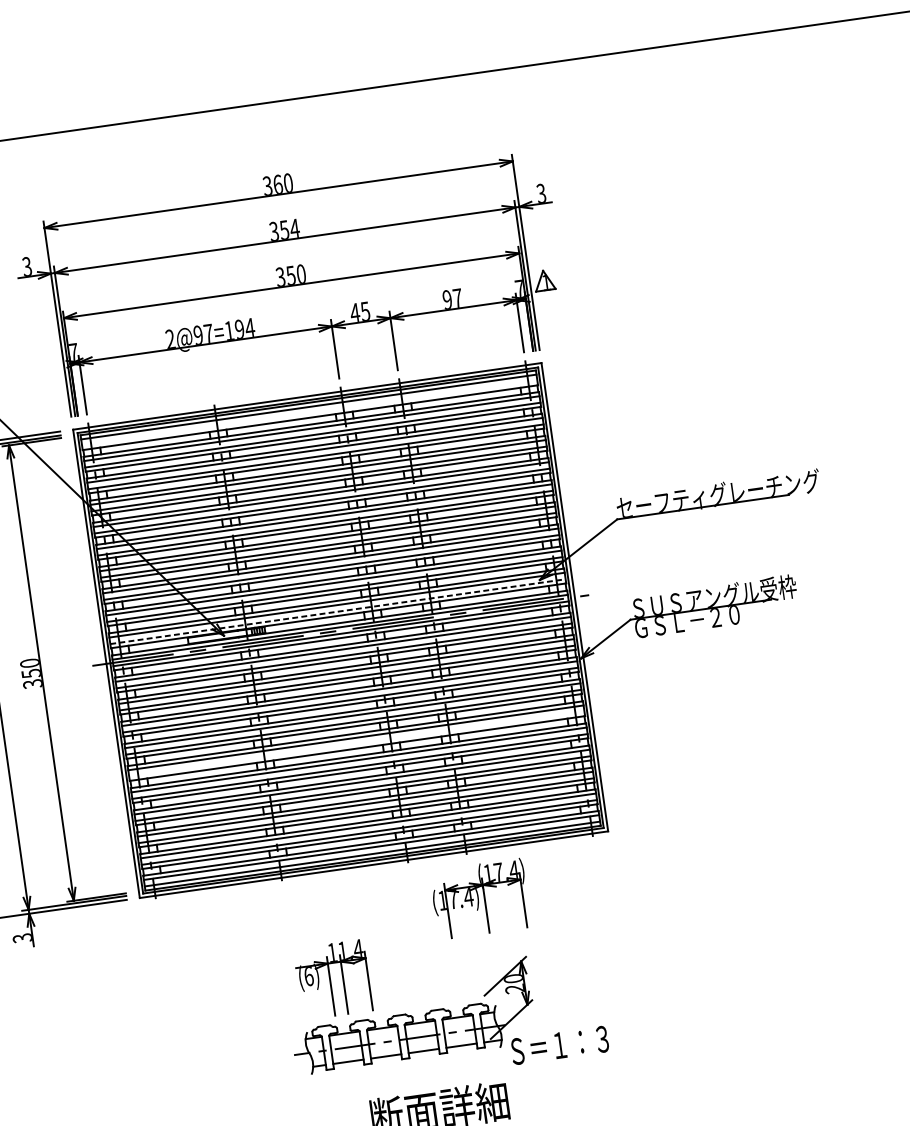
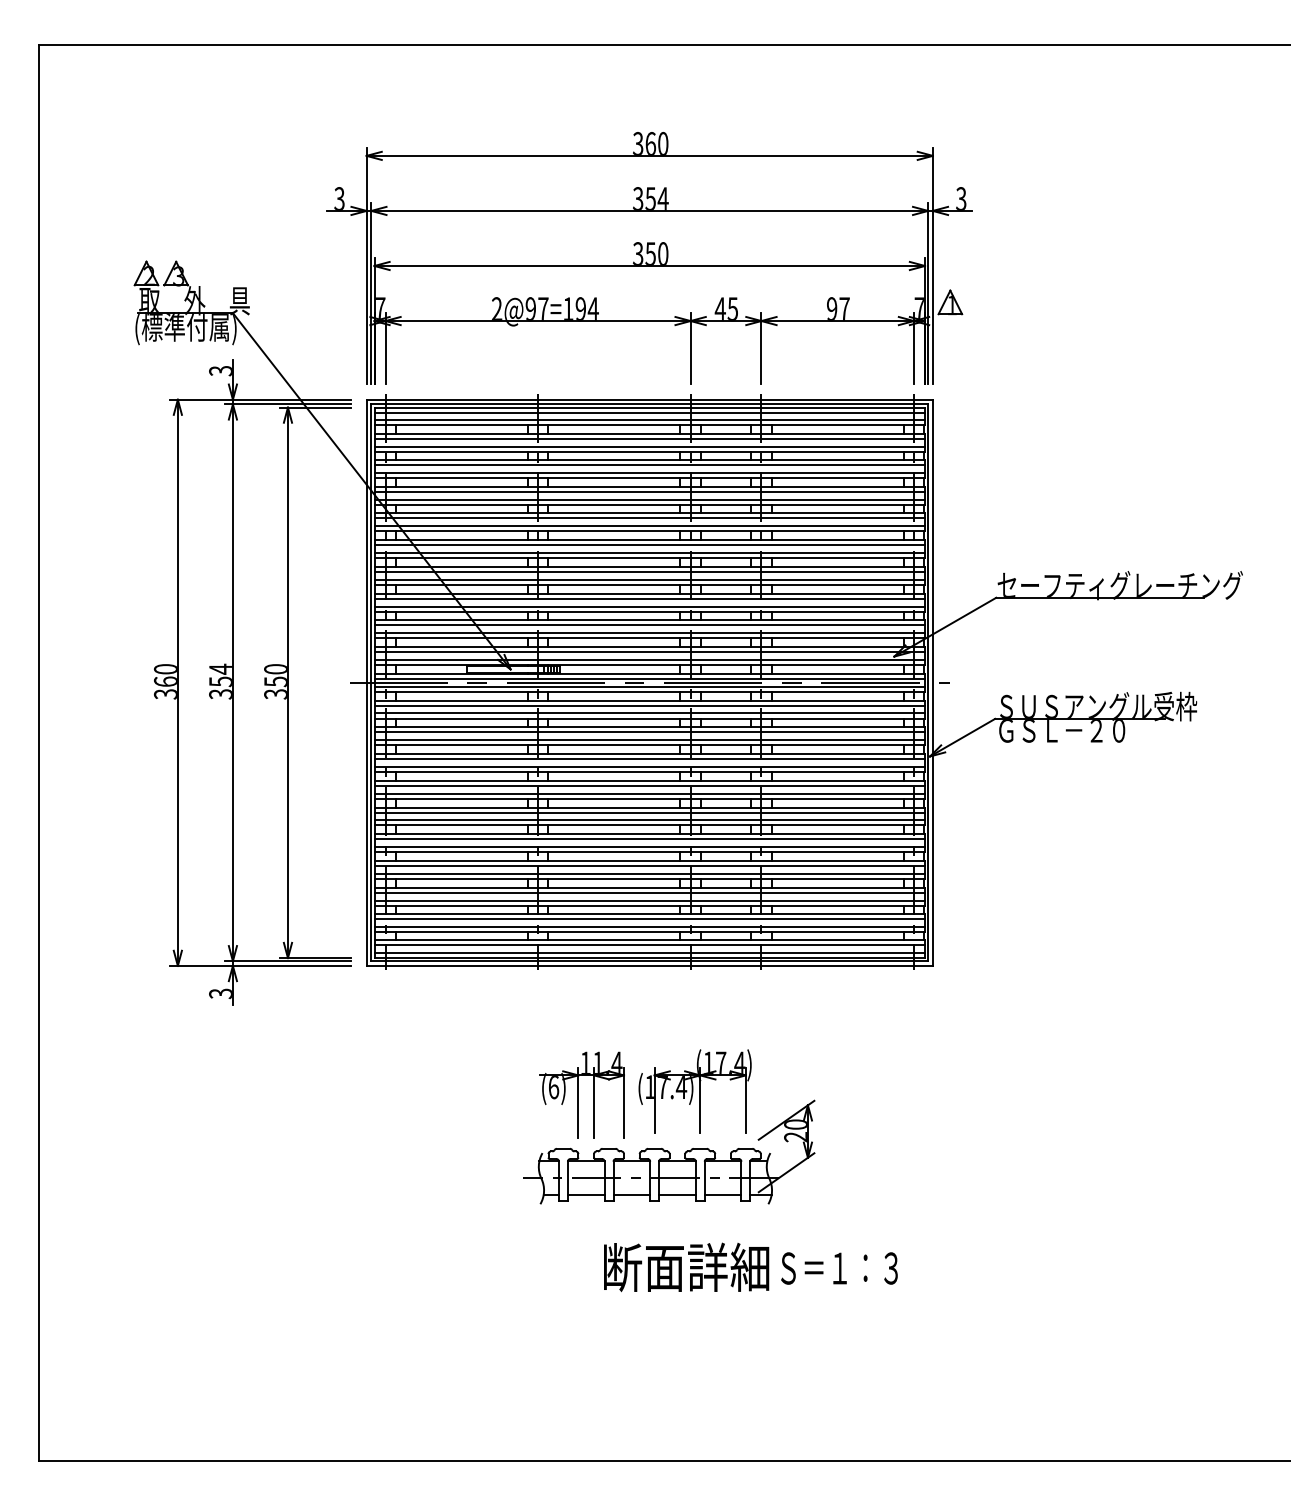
line: (309, 413) -> (649, 420), added
line: (338, 611) -> (650, 660), dashed -> solid
line: (356, 744) -> (649, 820), added
part: (479, 899) -> (694, 1091), moved
text: (559, 1045) -> (839, 1268), moved

